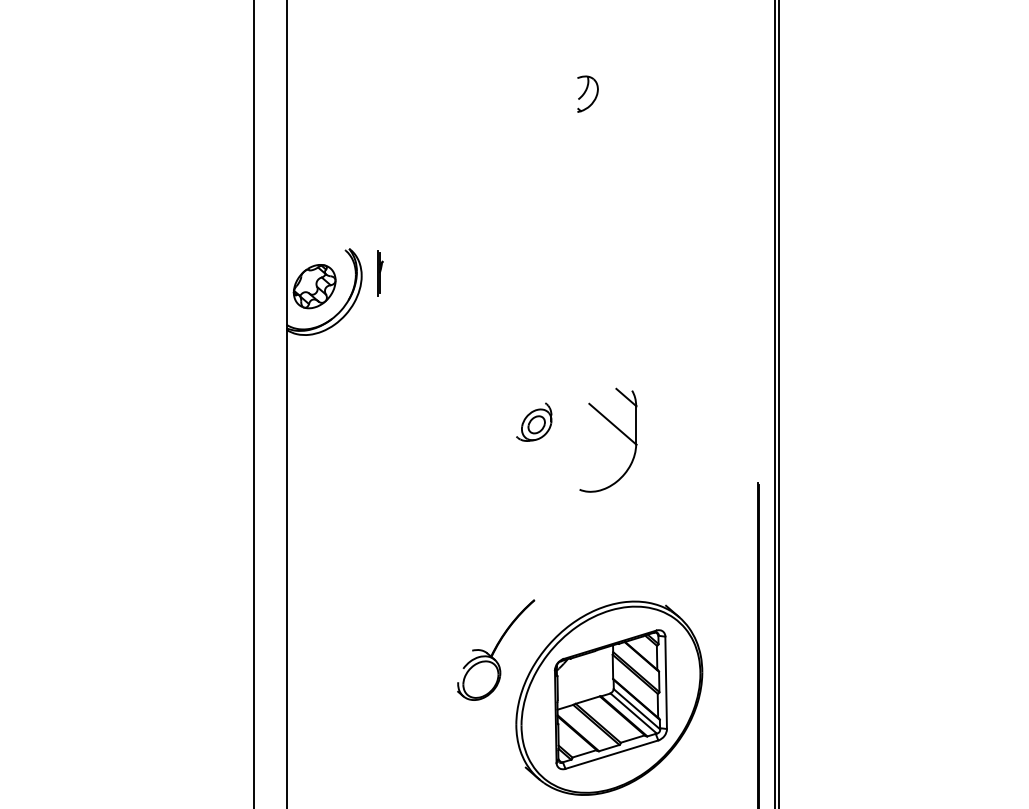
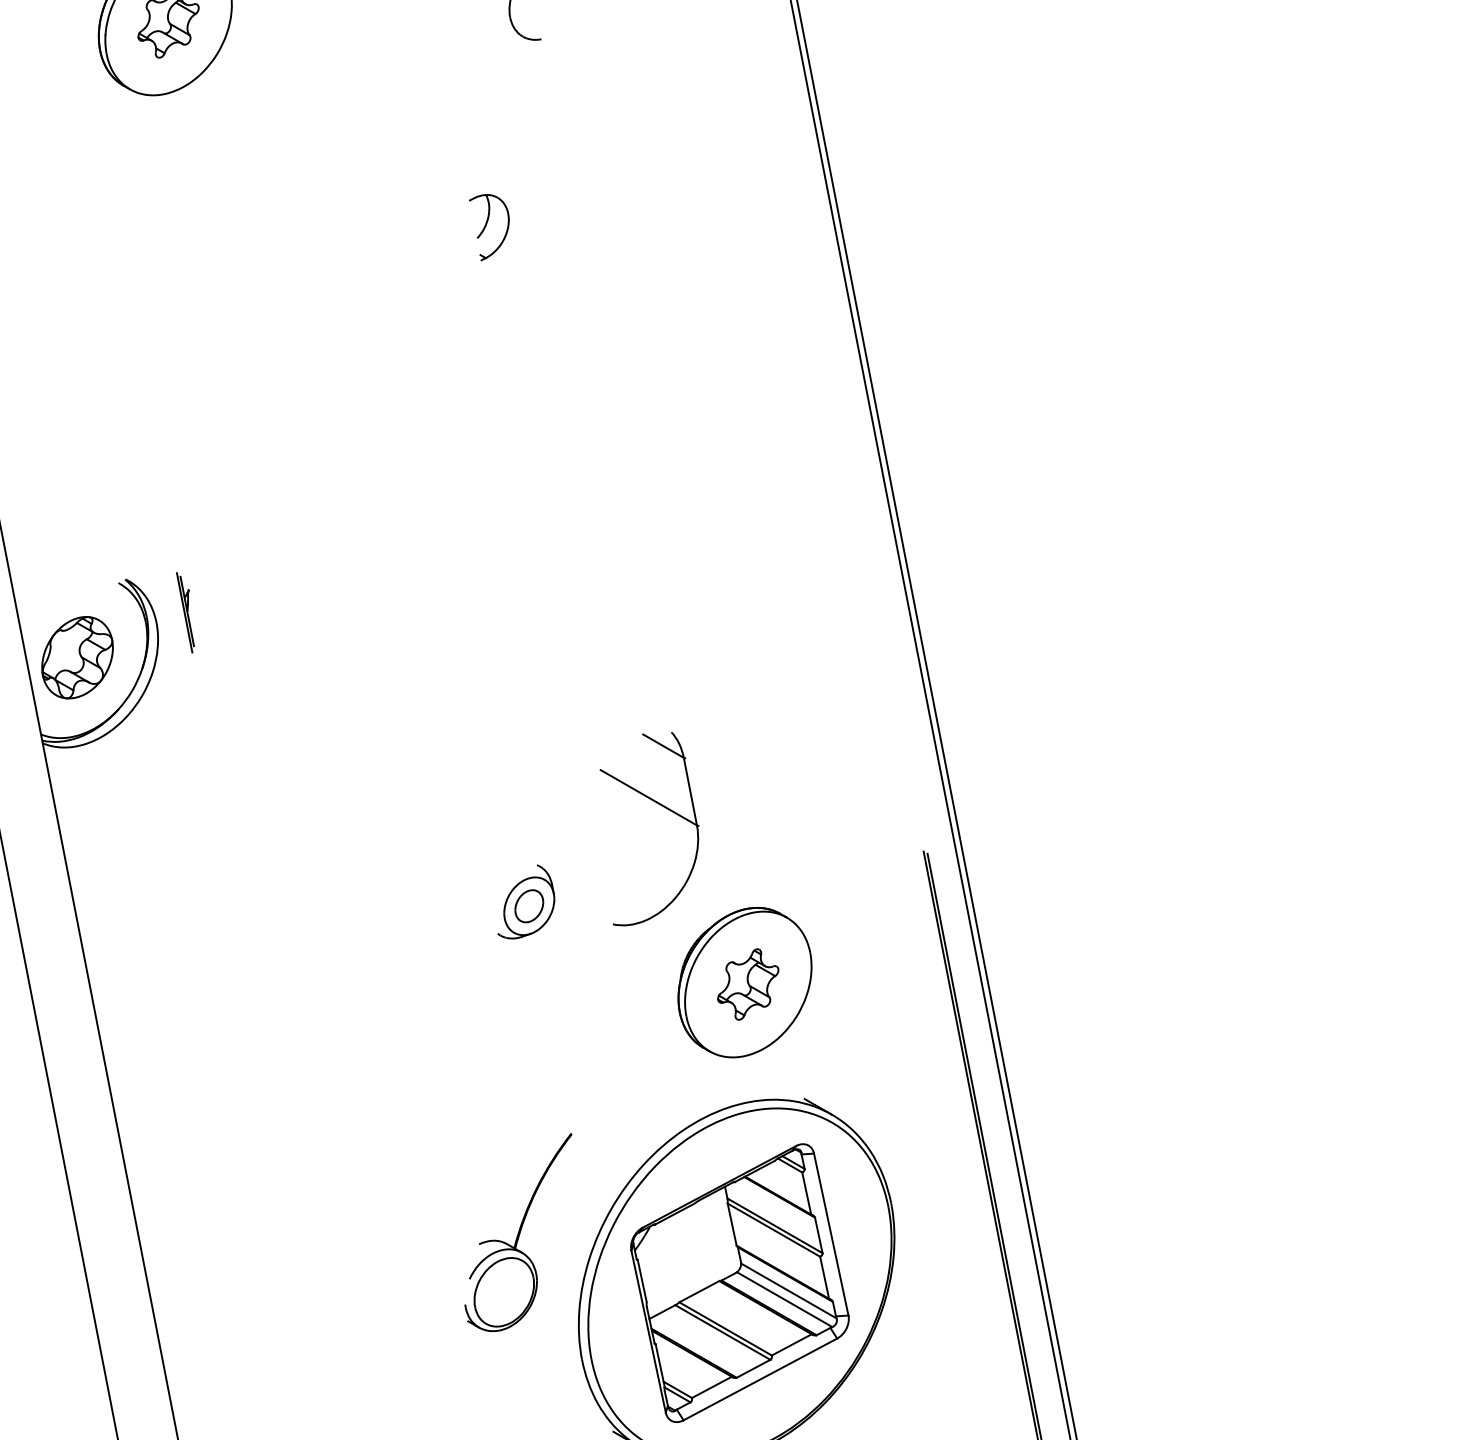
part: (534, 421) -> (524, 901), moved
part: (645, 535) -> (744, 982), added

